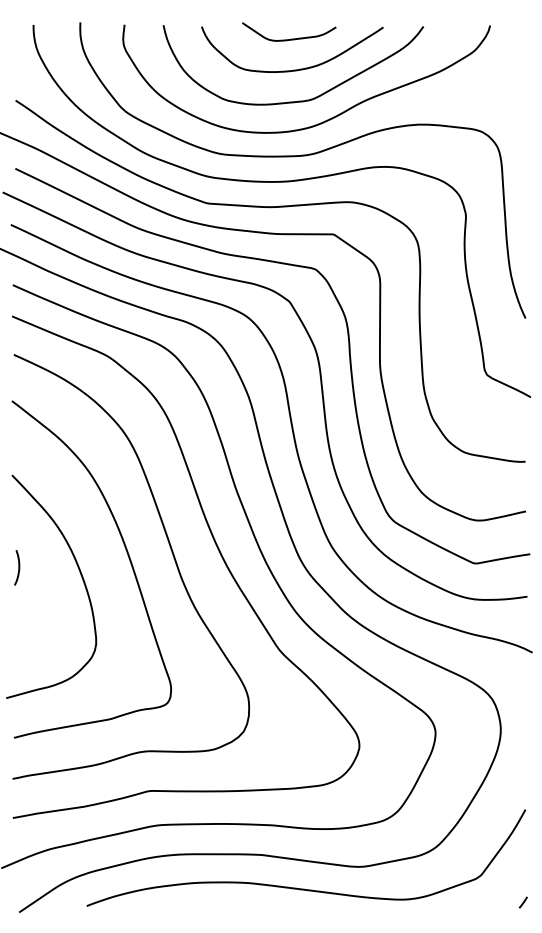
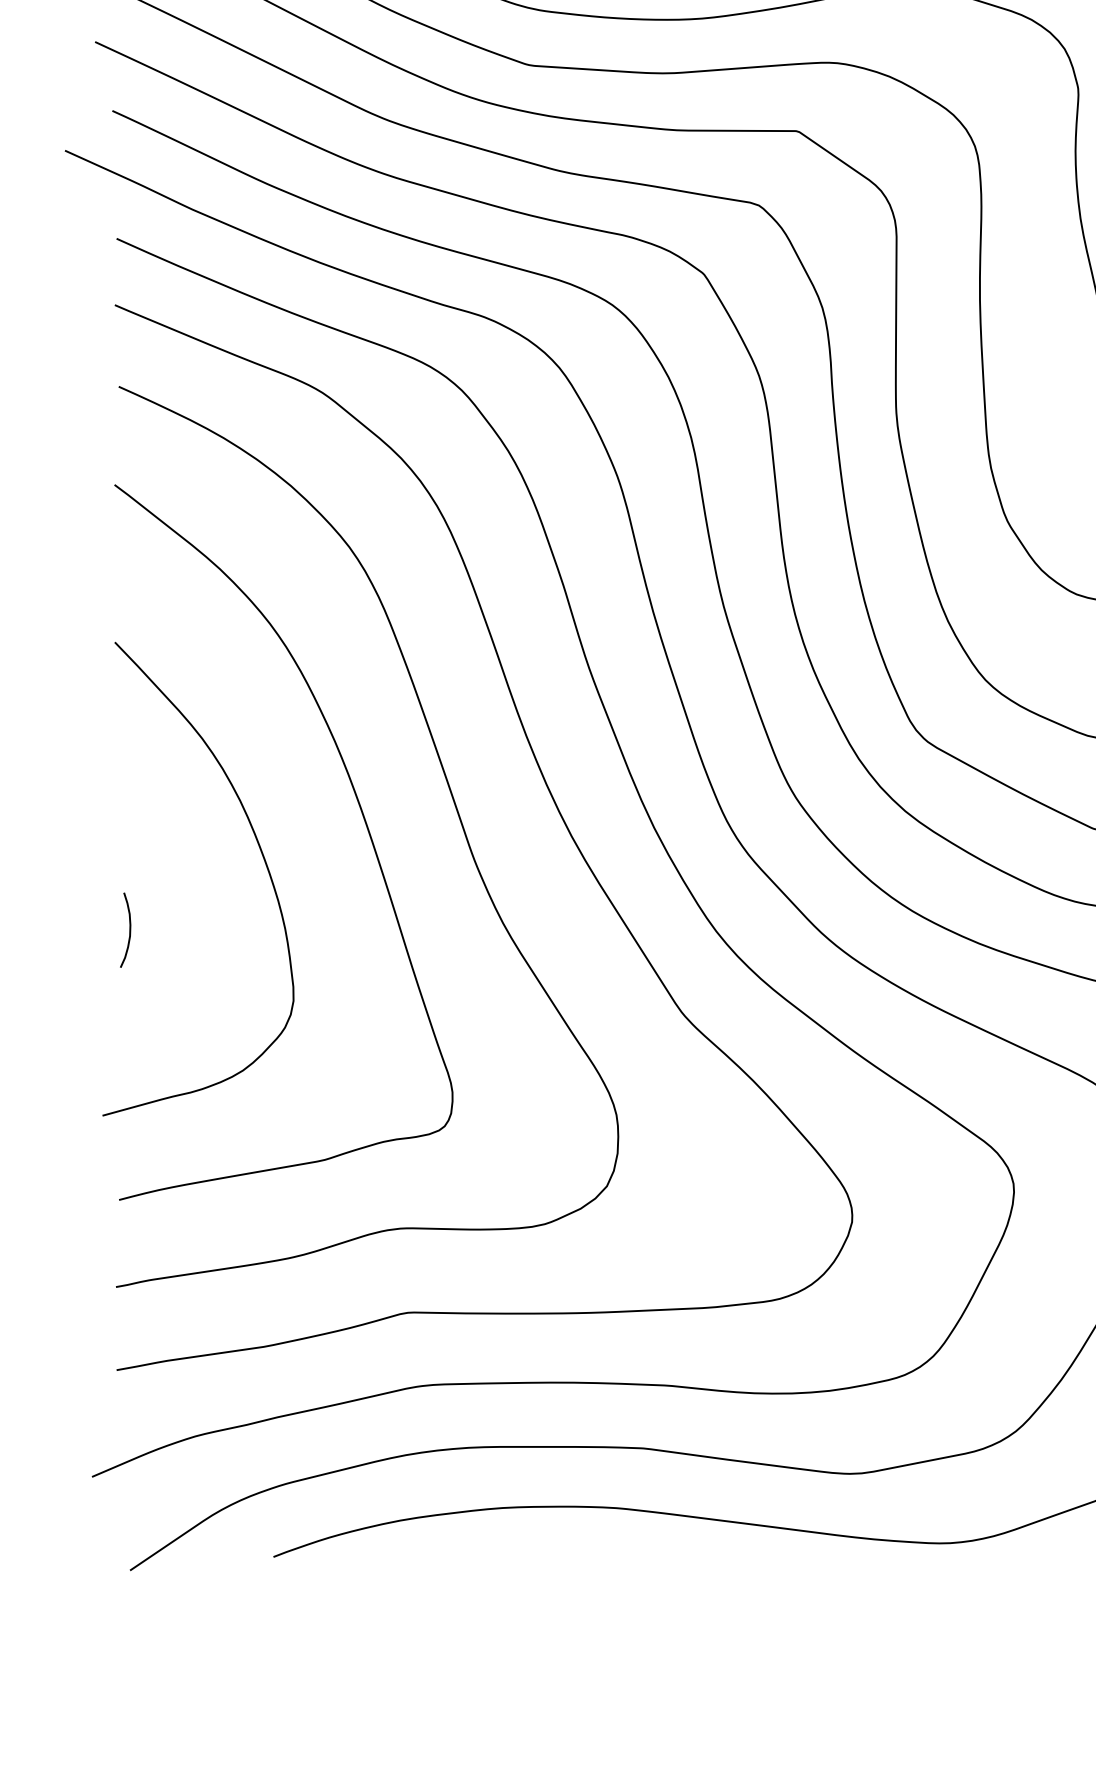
curve: (18, 567) -> (128, 929), moved

